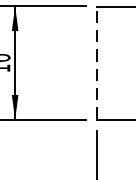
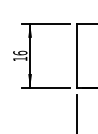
line: (96, 62) -> (76, 55), dashed -> solid

